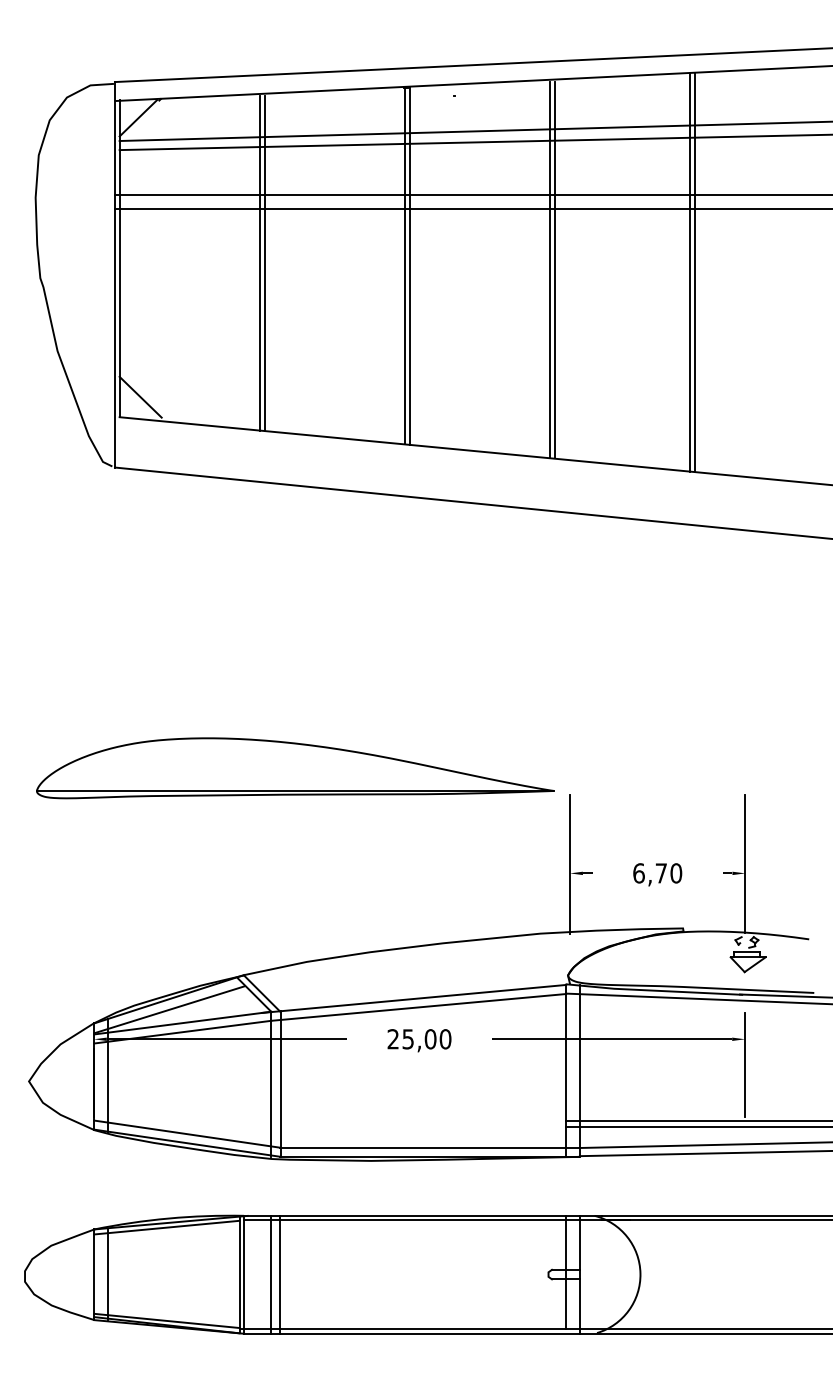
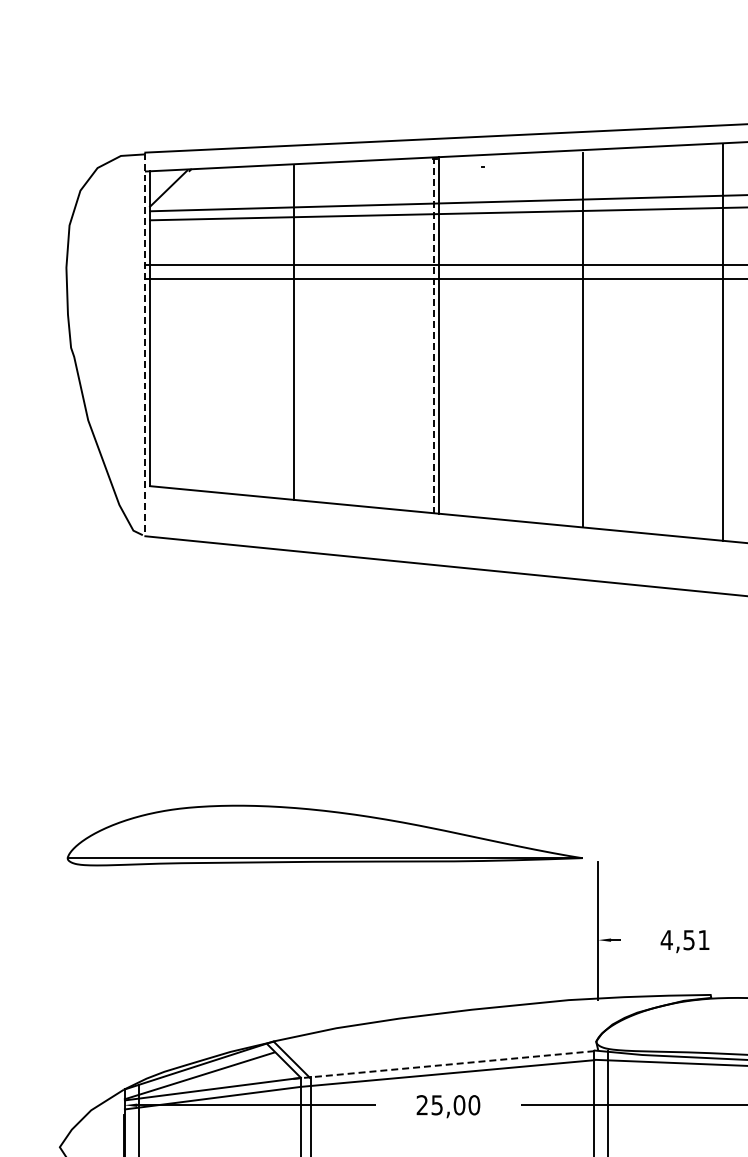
line: (259, 262) -> (289, 332), removed
line: (404, 265) -> (433, 335), solid -> dashed
line: (549, 270) -> (577, 340), removed
line: (690, 272) -> (718, 342), removed
line: (114, 274) -> (144, 344), solid -> dashed
line: (140, 396) -> (170, 465), removed
text: (657, 873) -> (685, 940), 6,70 -> 4,51
line: (414, 998) -> (443, 1064), solid -> dashed

